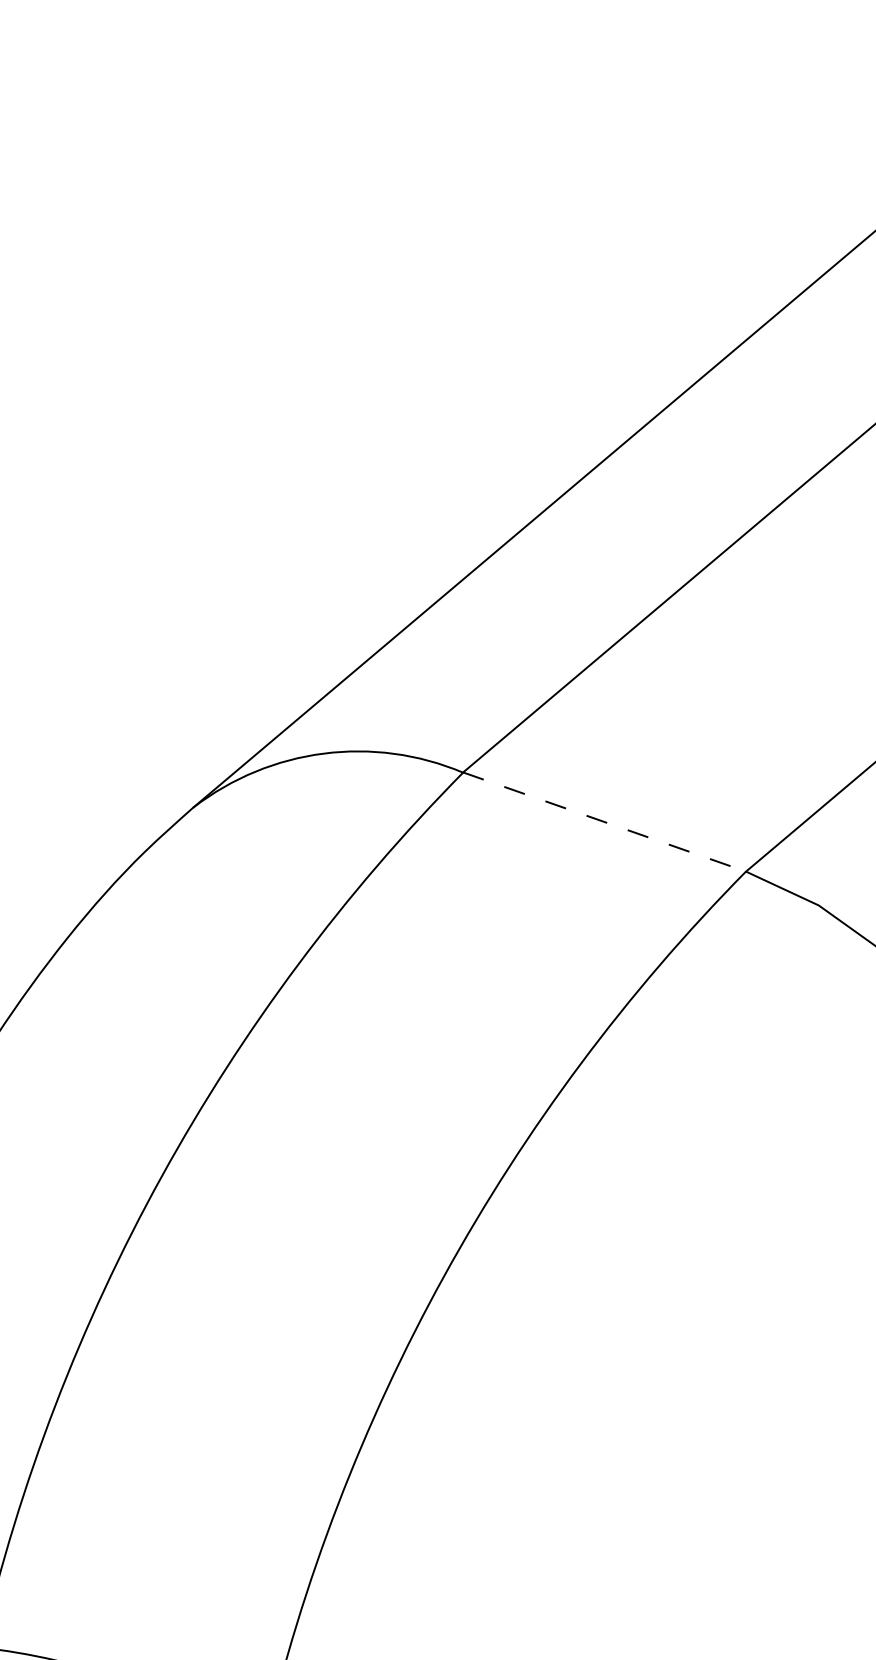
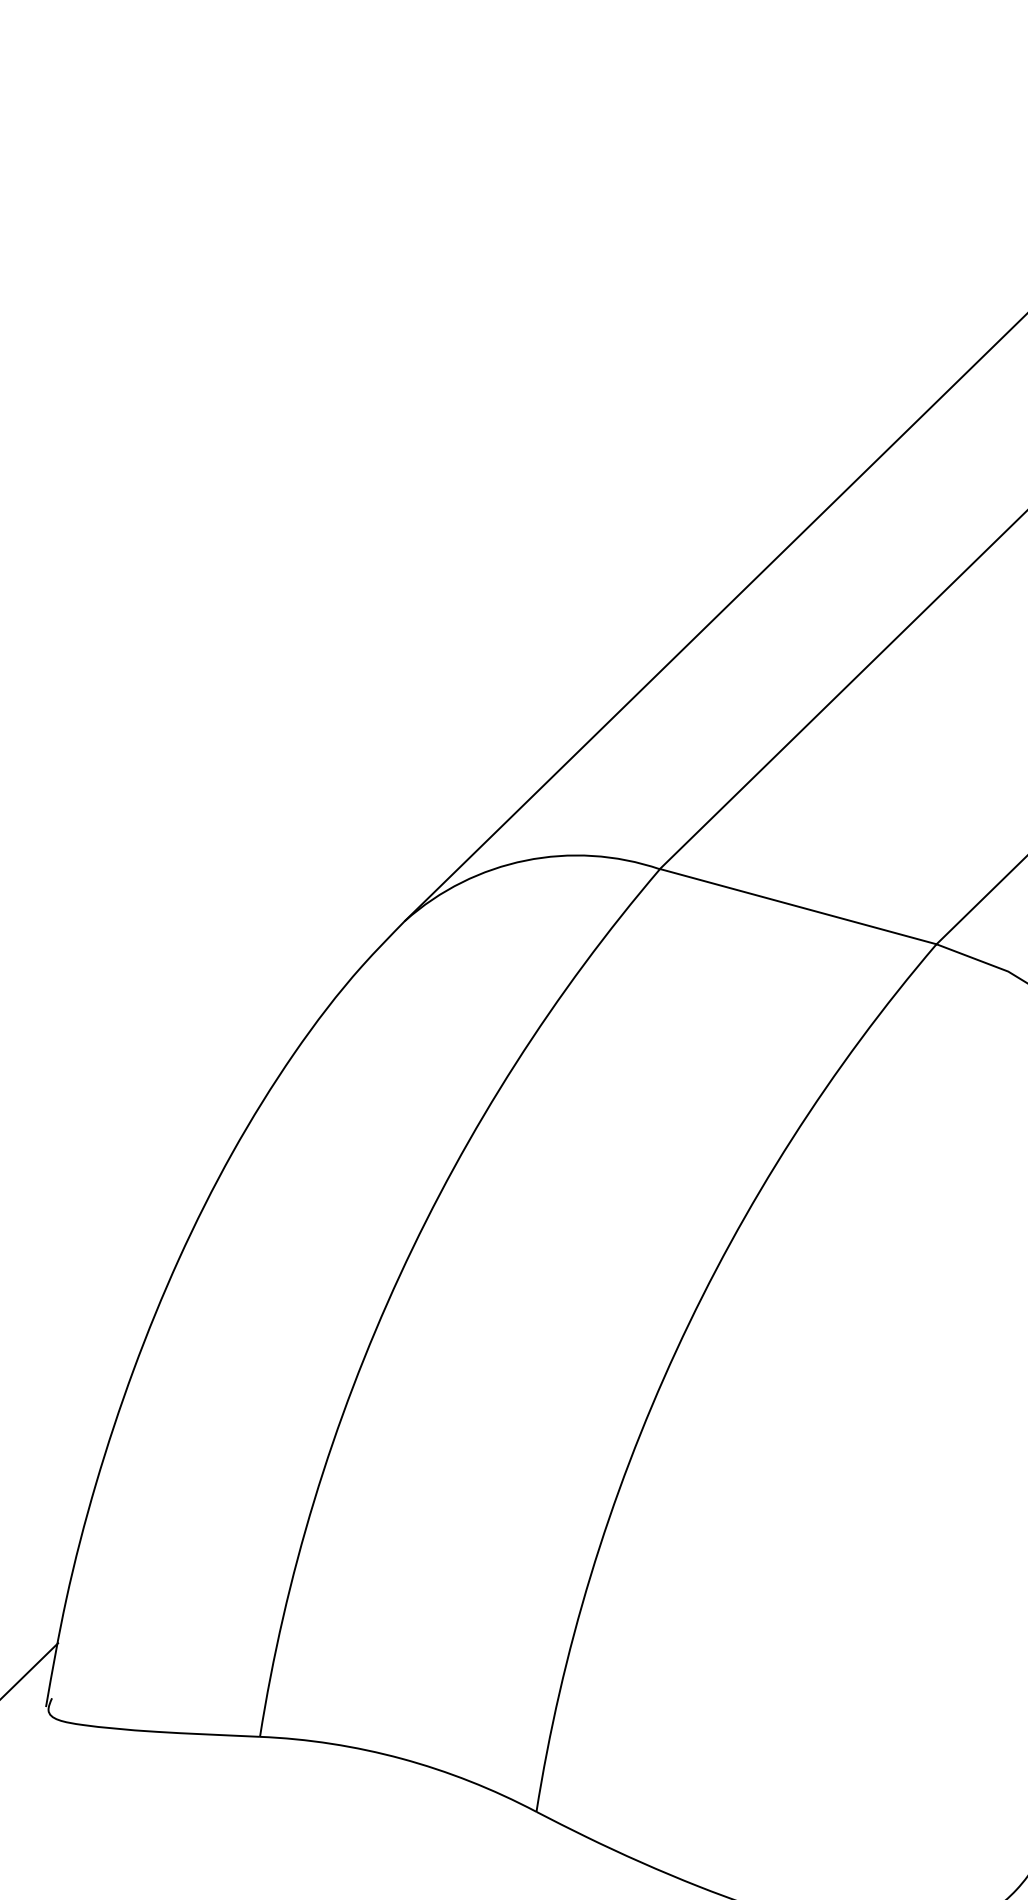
line: (604, 821) -> (798, 906), dashed -> solid

